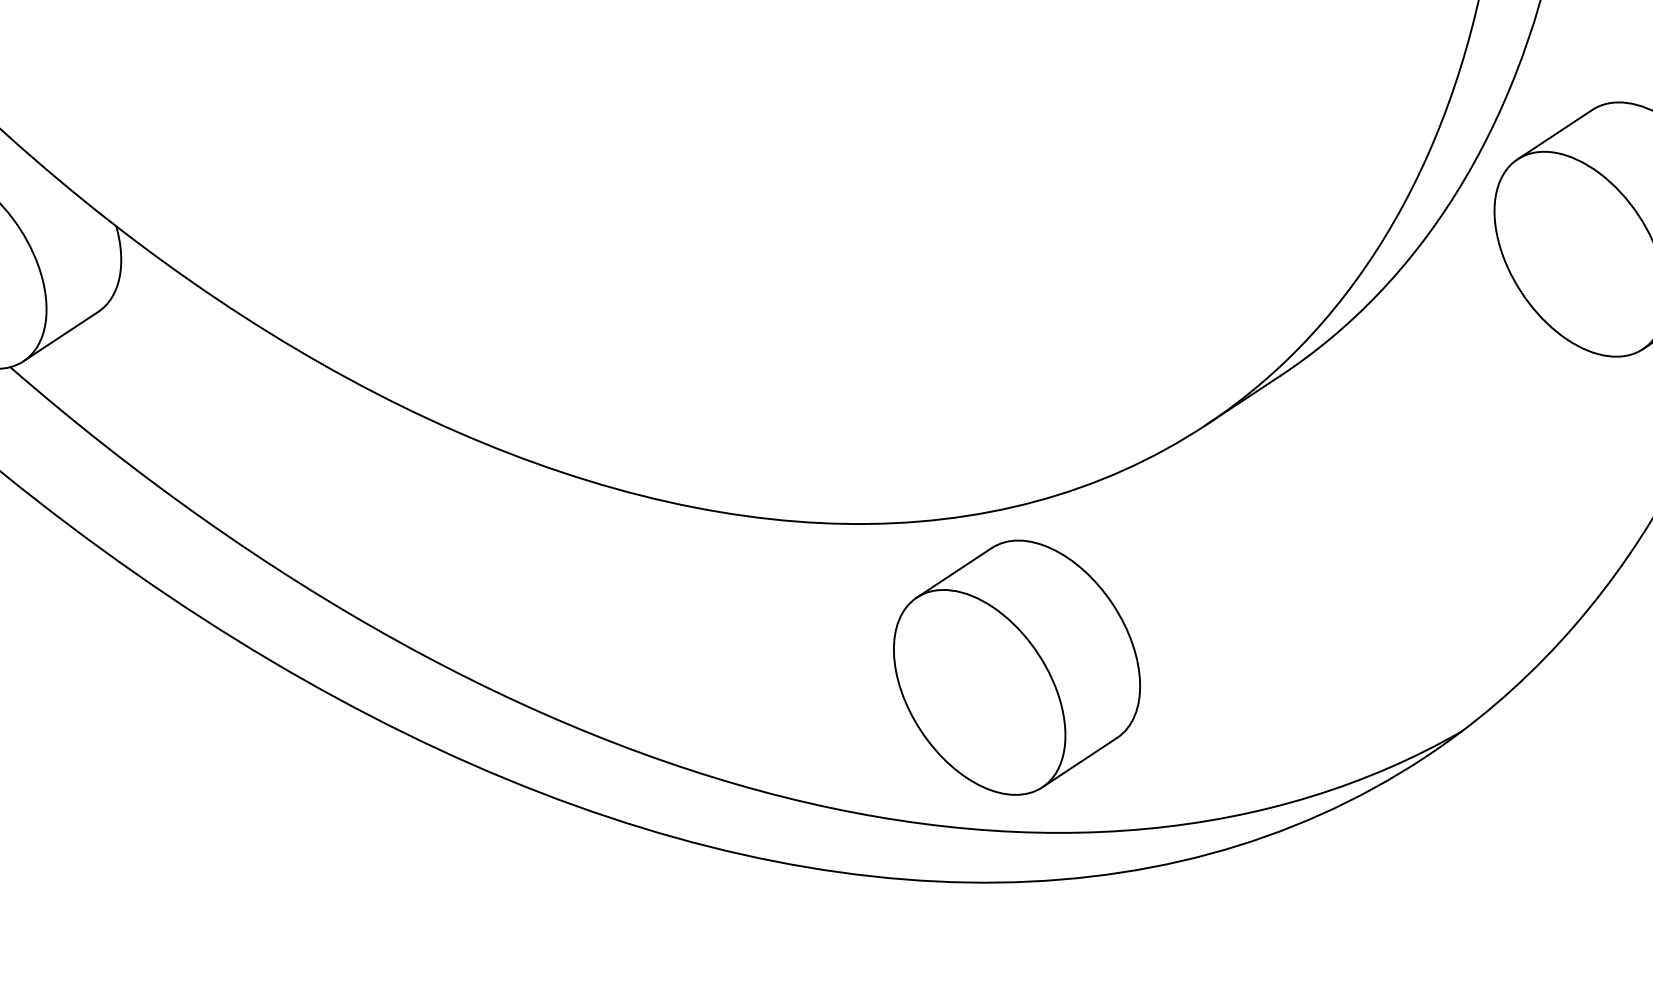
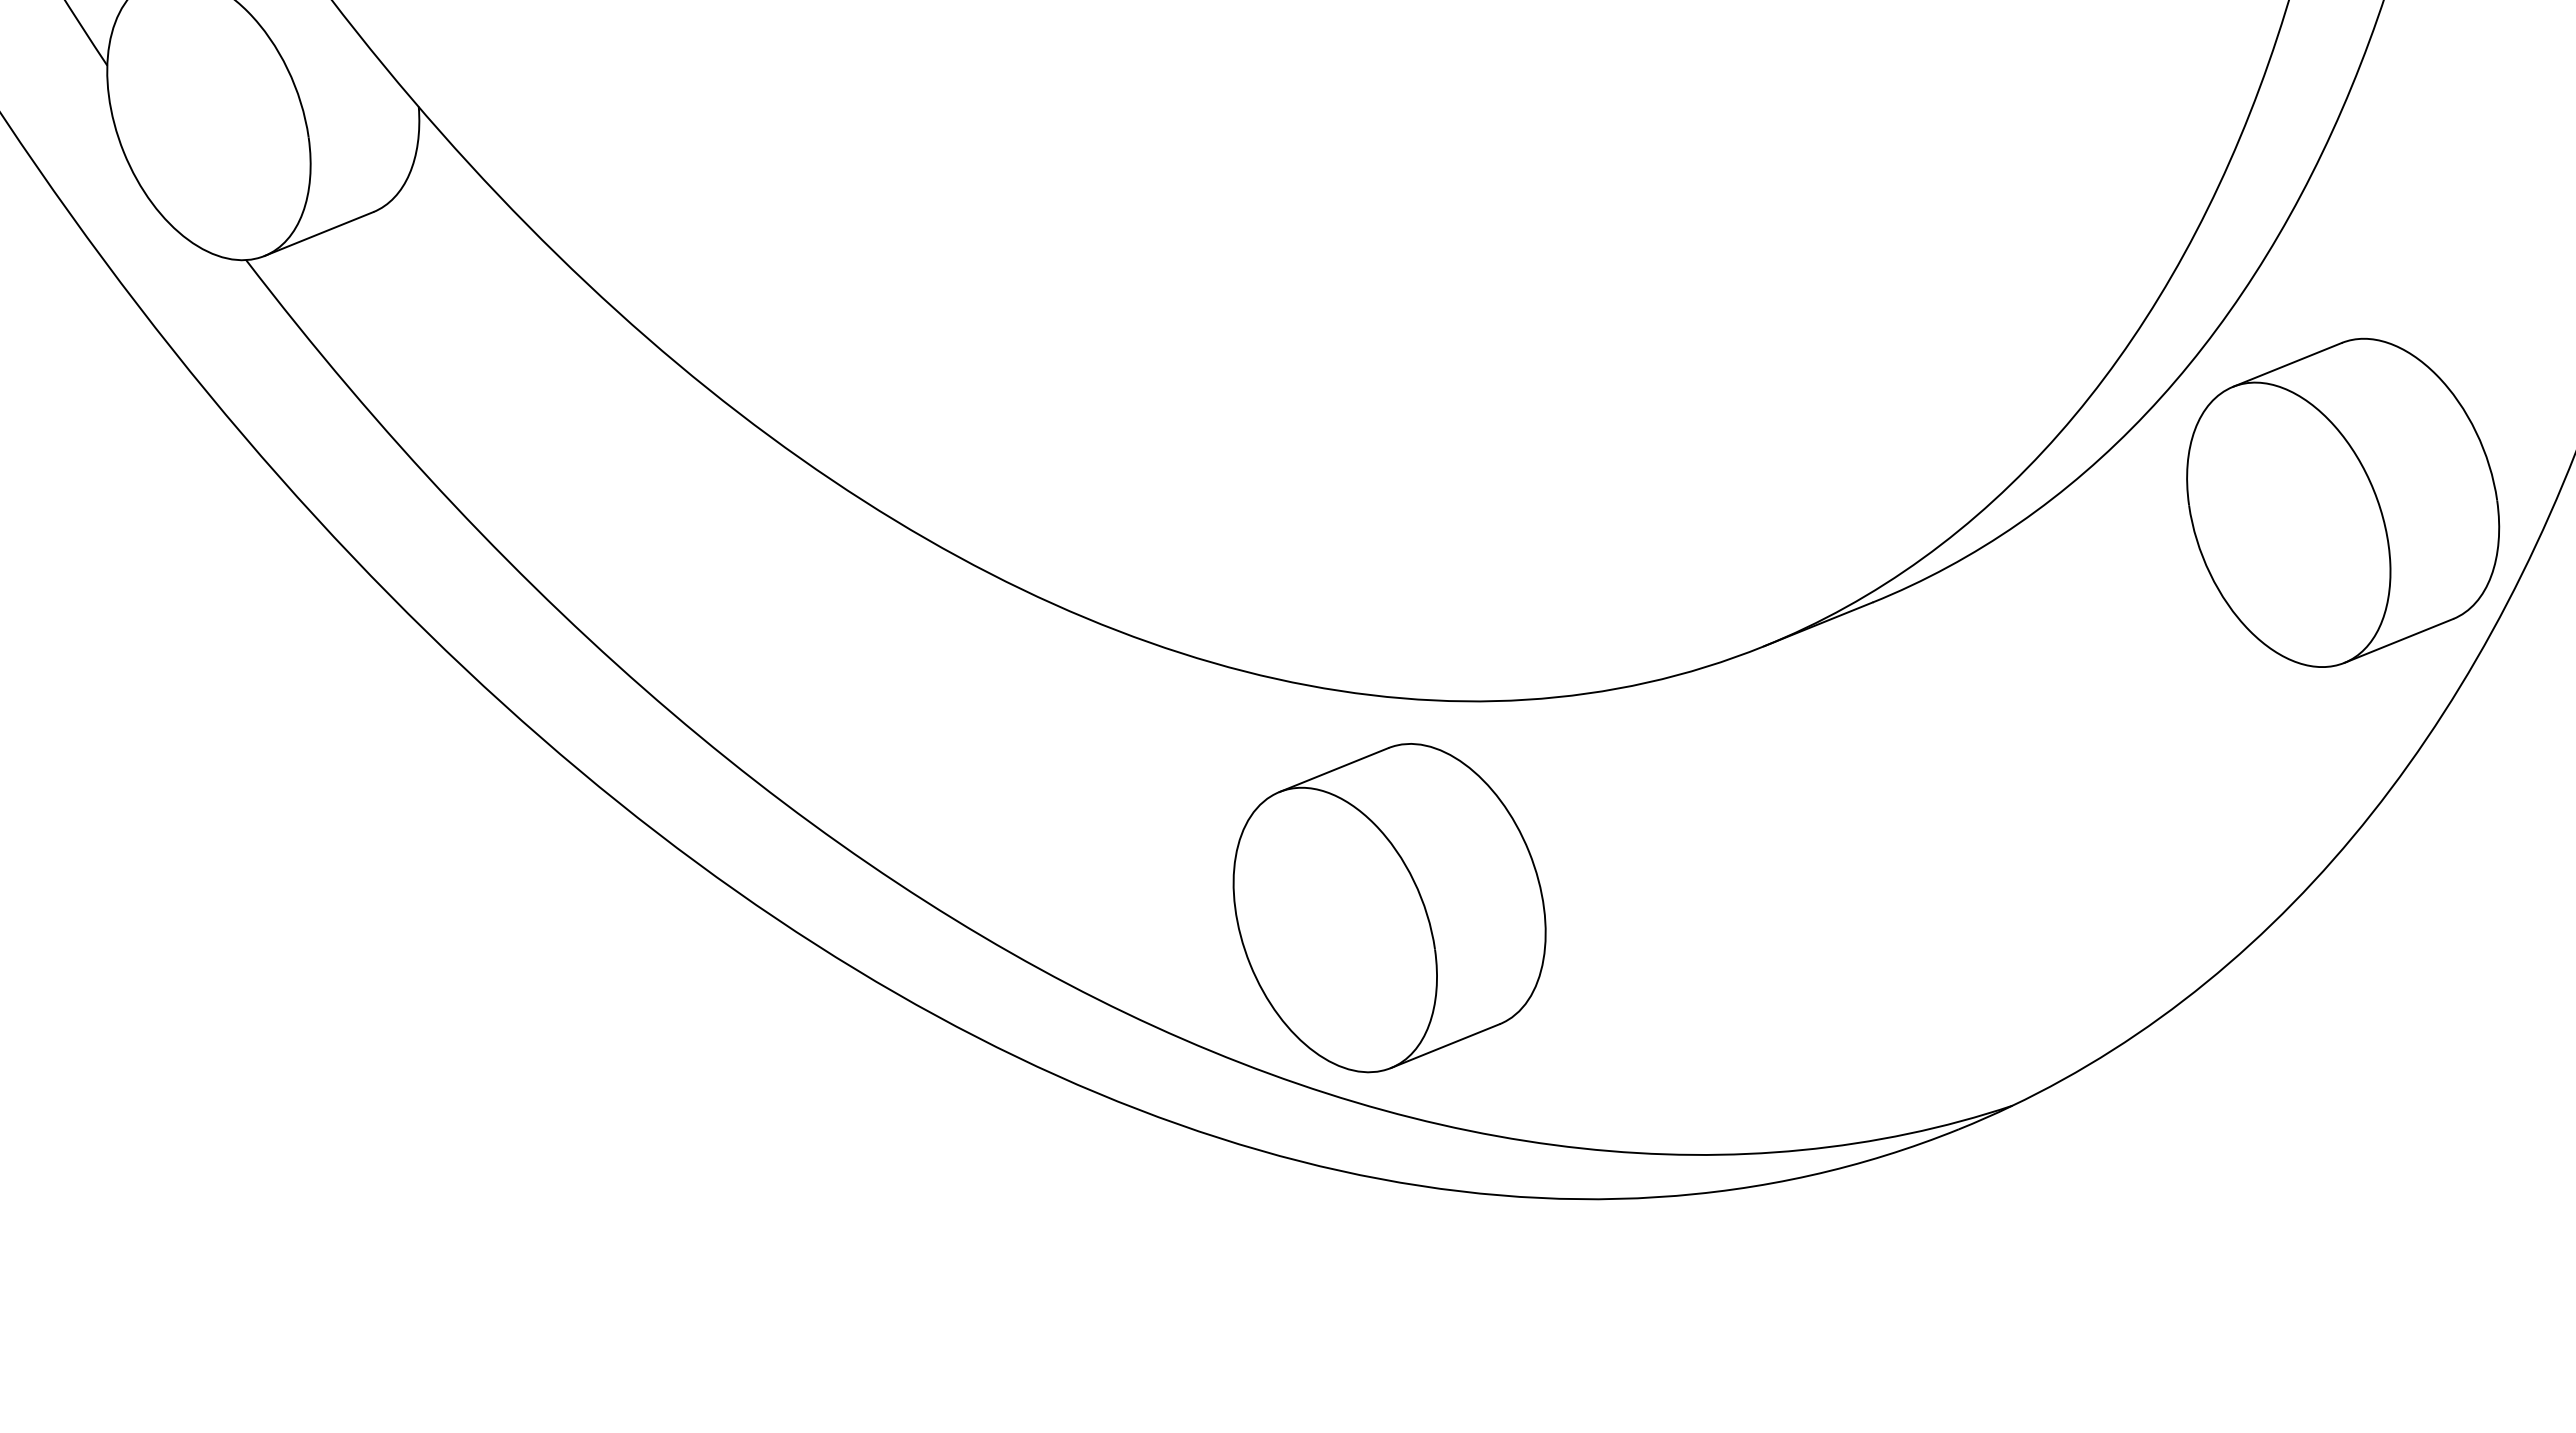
part: (1016, 668) -> (1389, 908), moved

